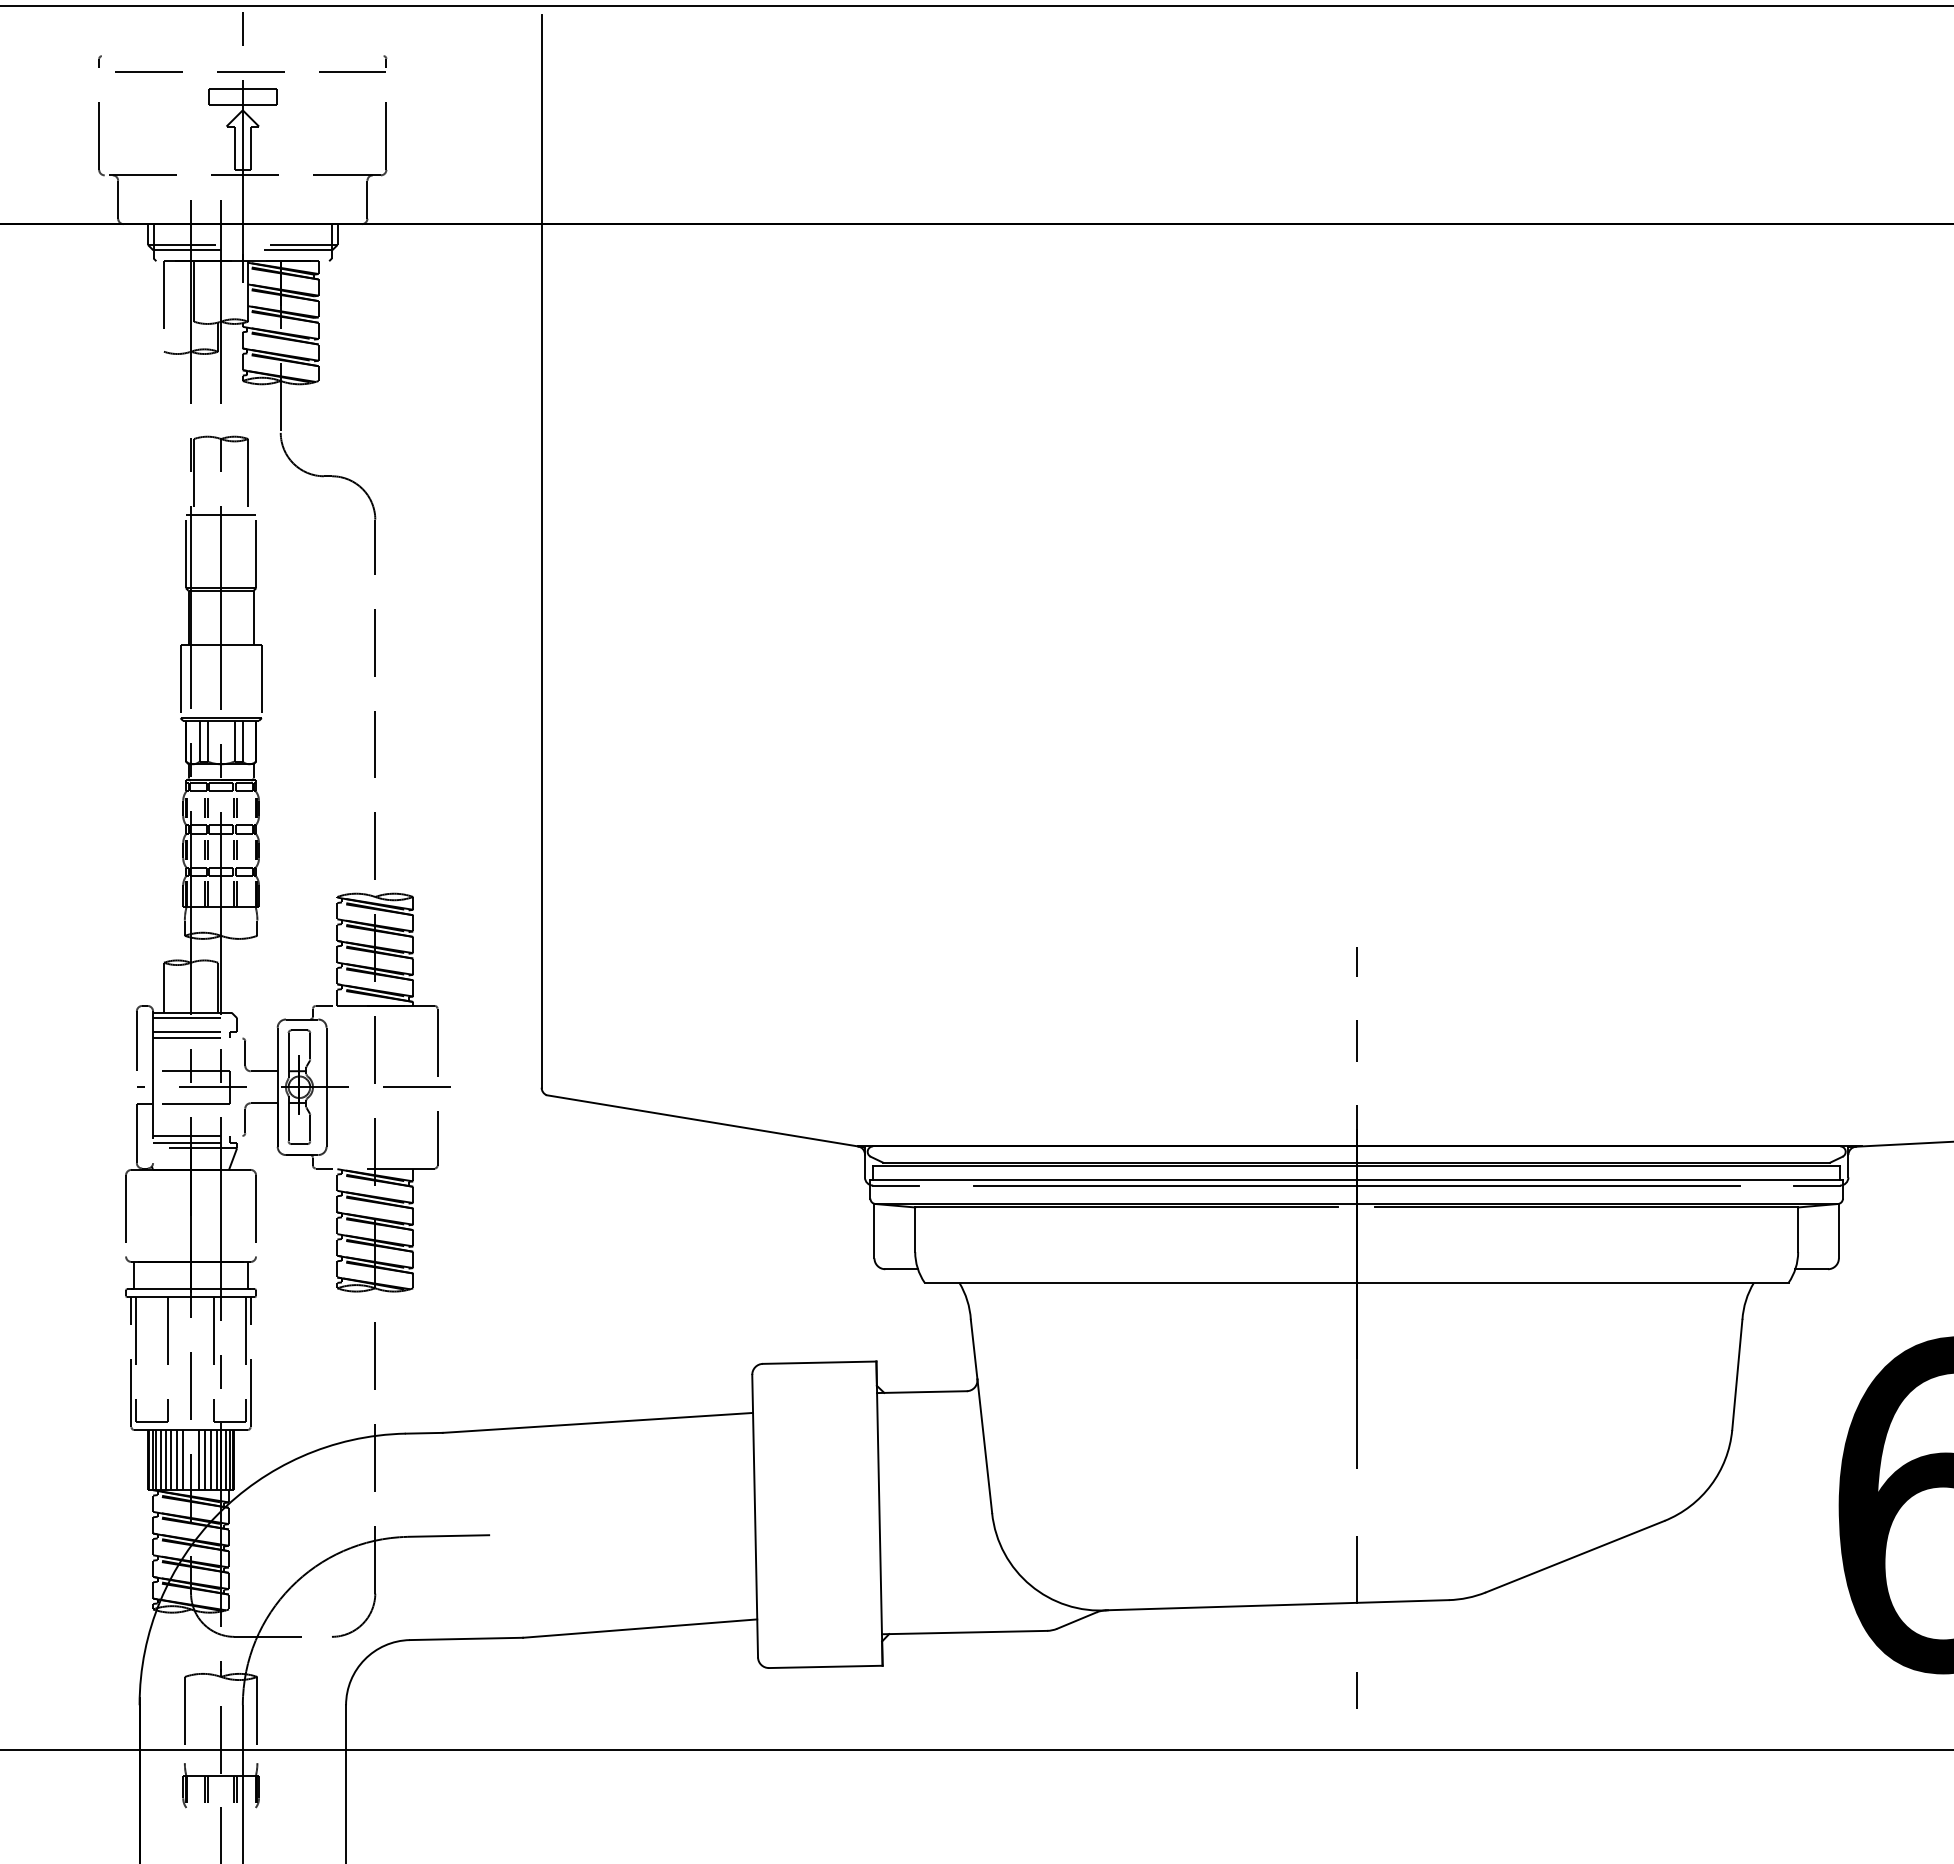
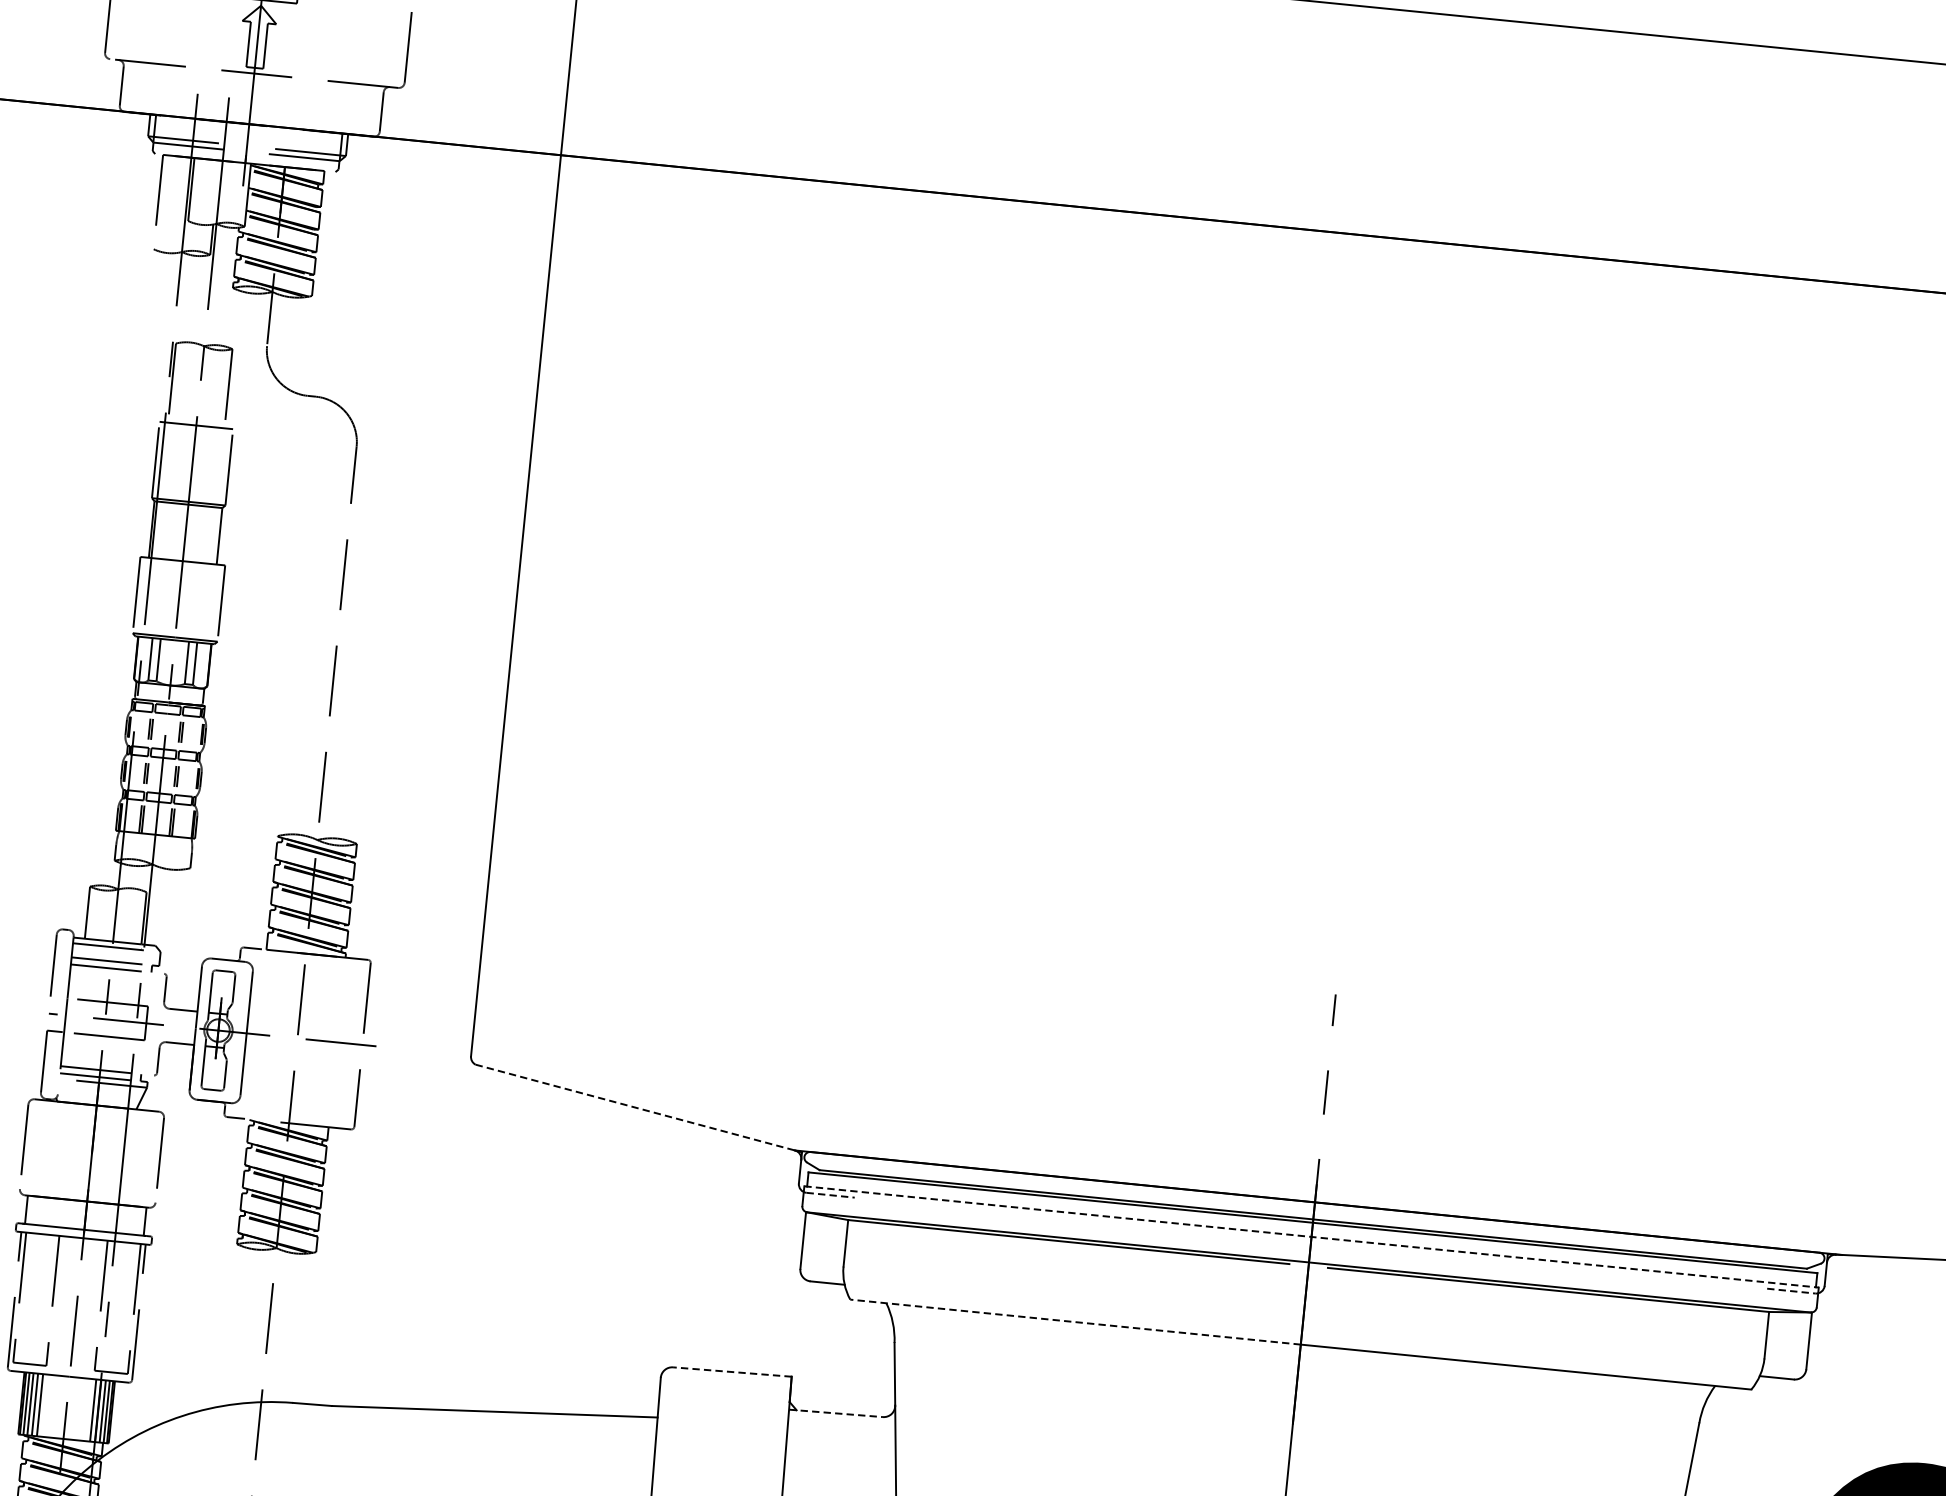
line: (702, 1120) -> (635, 1107), solid -> dashed
line: (1357, 1179) -> (1312, 1236), solid -> dashed
line: (896, 1185) -> (830, 1195), solid -> dashed
line: (1356, 1185) -> (1310, 1243), removed
line: (1817, 1185) -> (1791, 1291), solid -> dashed
line: (1140, 1282) -> (1075, 1321), solid -> dashed
line: (819, 1362) -> (732, 1371), solid -> dashed
line: (921, 1392) -> (835, 1413), solid -> dashed
line: (171, 1459) -> (46, 1405), removed
line: (176, 1459) -> (51, 1406), removed
line: (183, 1459) -> (58, 1406), removed
line: (198, 1459) -> (74, 1408), removed
line: (205, 1459) -> (81, 1409), removed
line: (211, 1459) -> (87, 1409), removed

